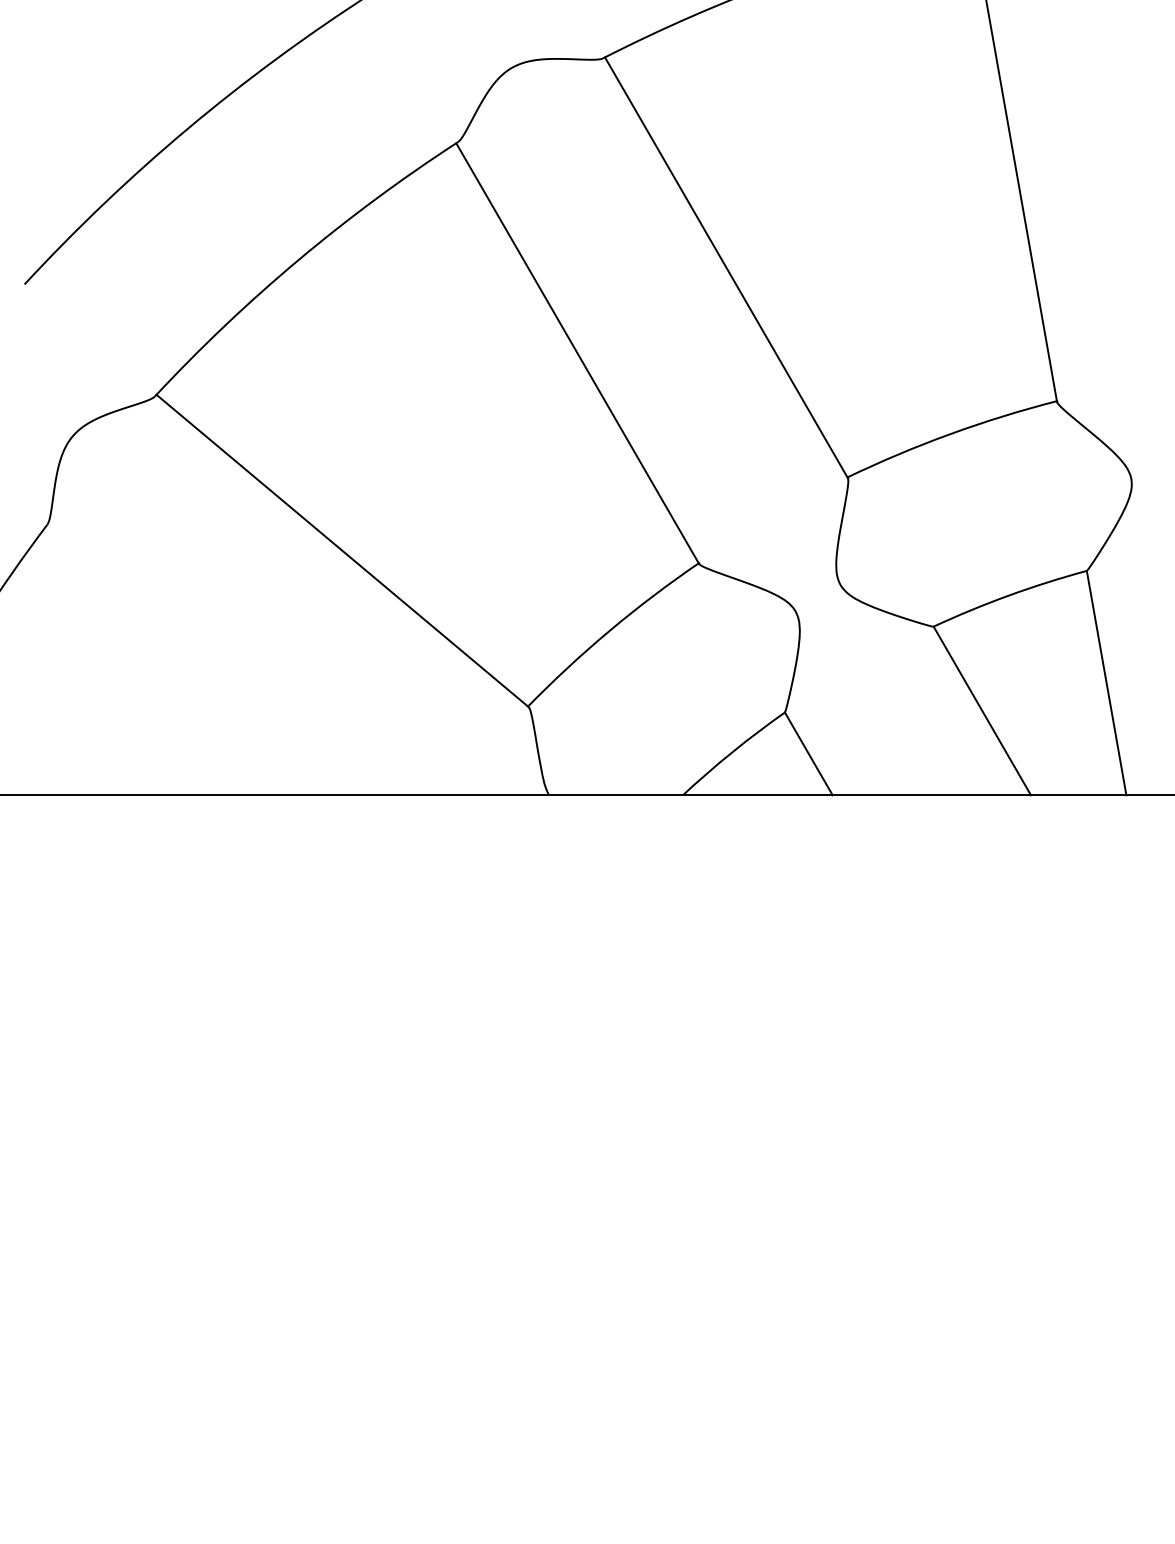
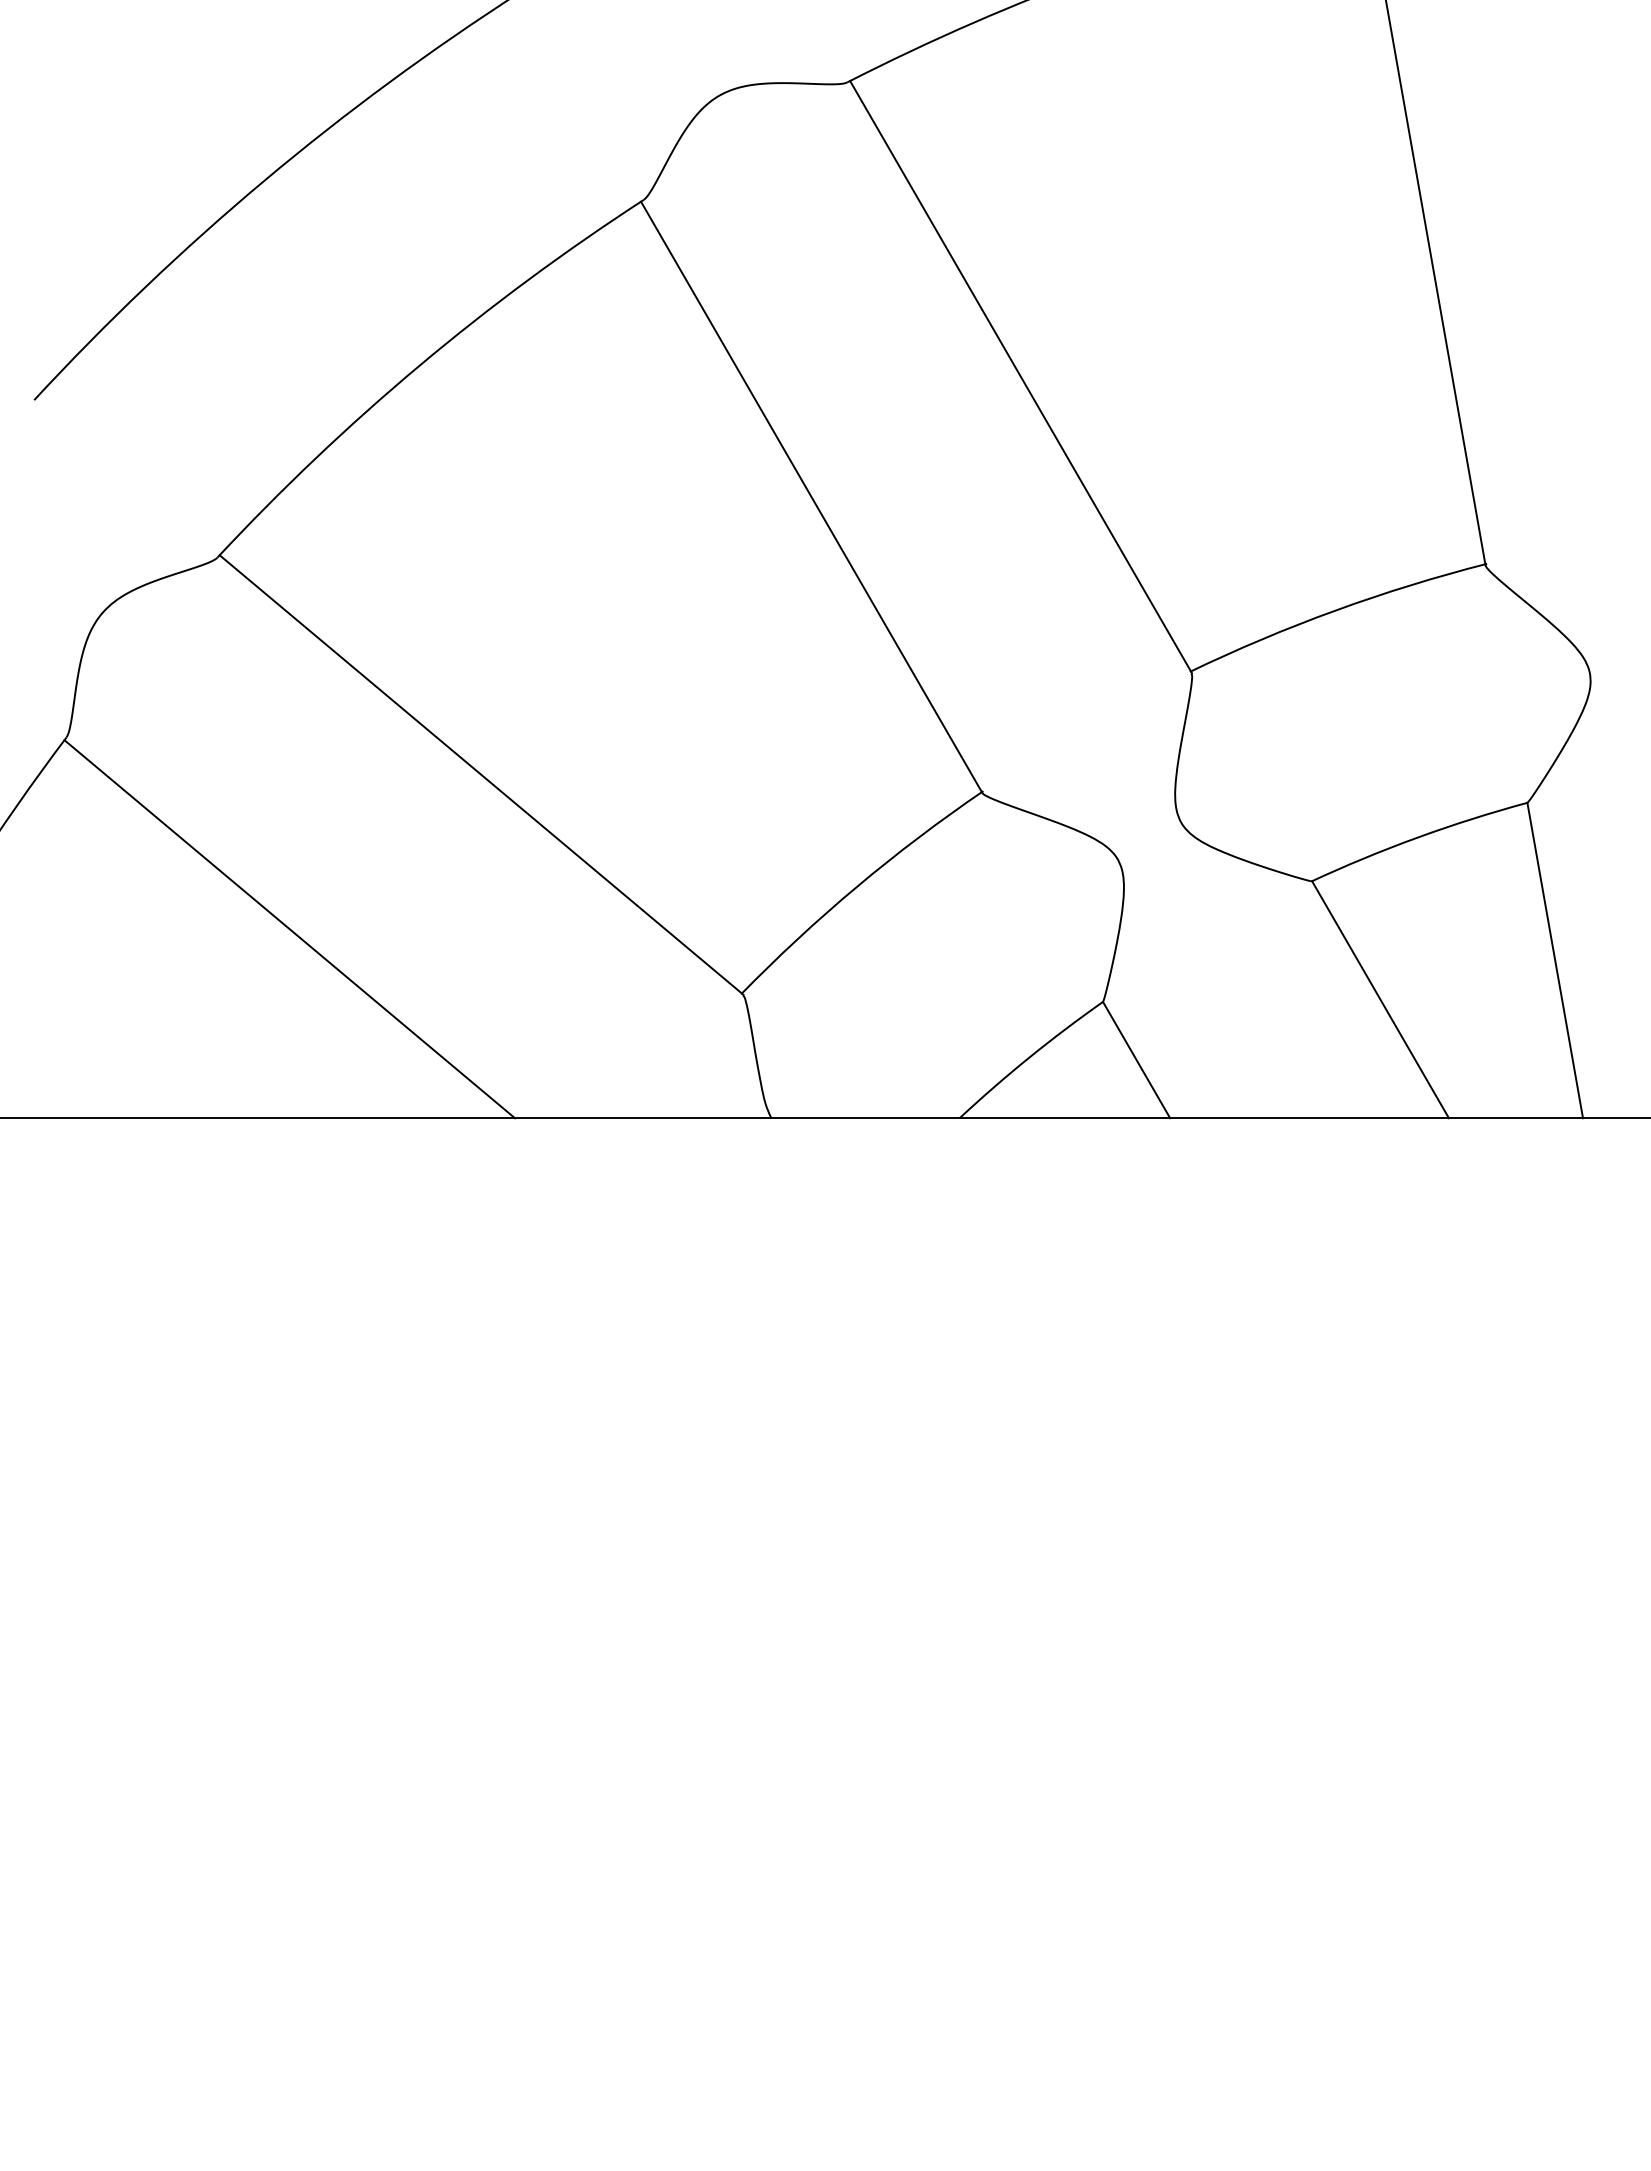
line: (206, 661) -> (289, 929), added

